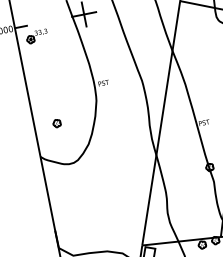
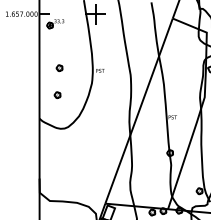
part: (52, 90) -> (59, 68), added

